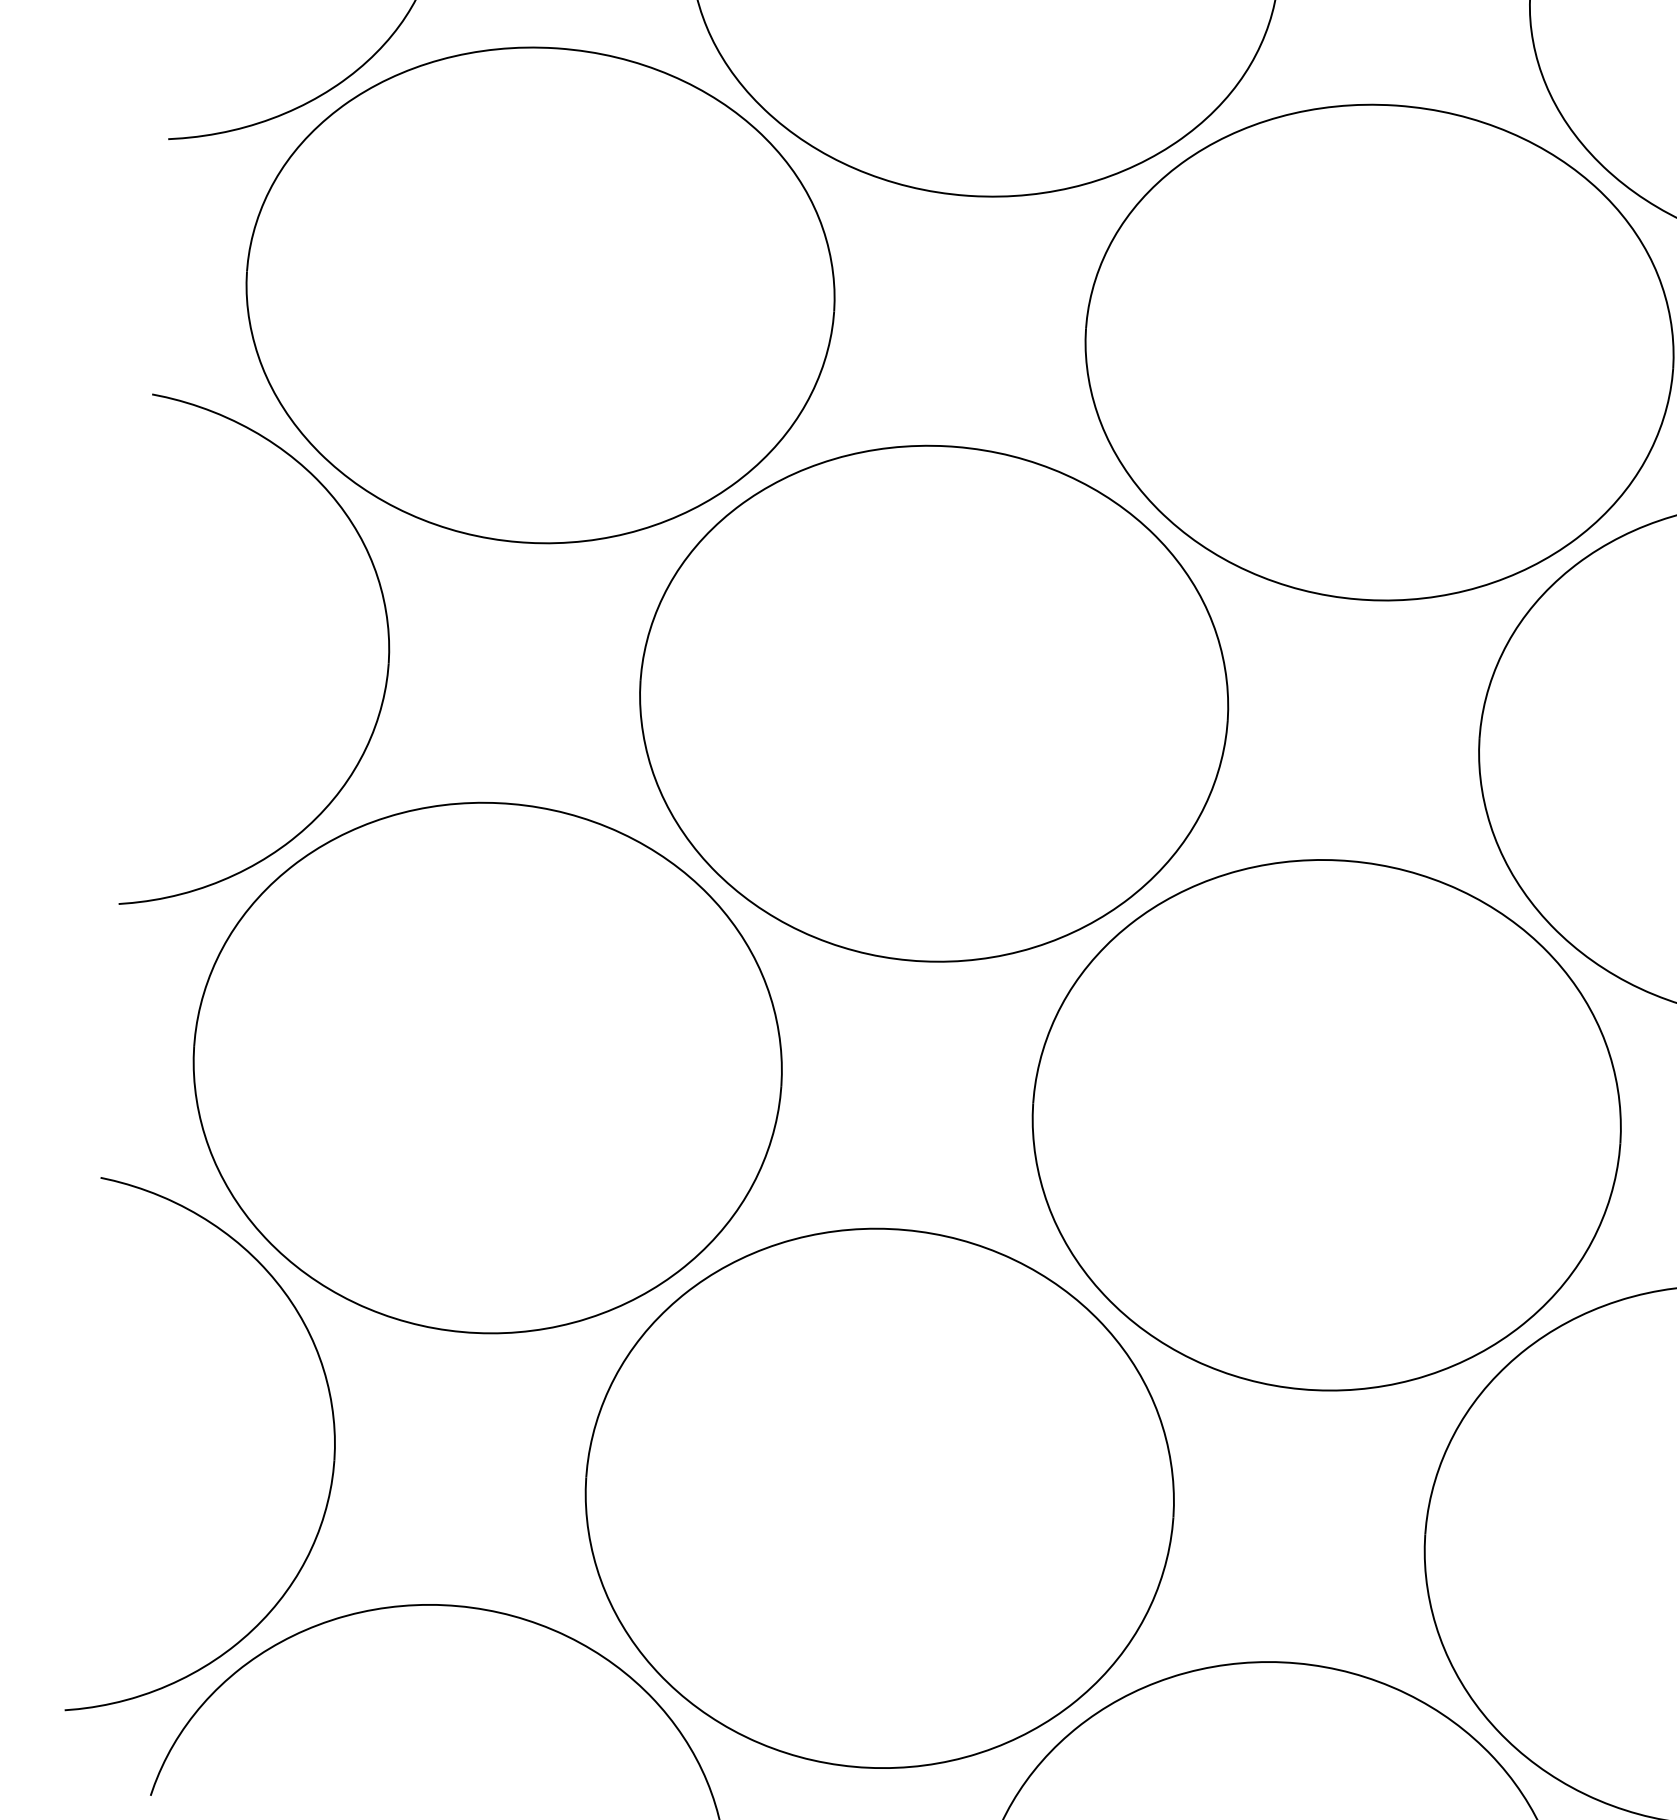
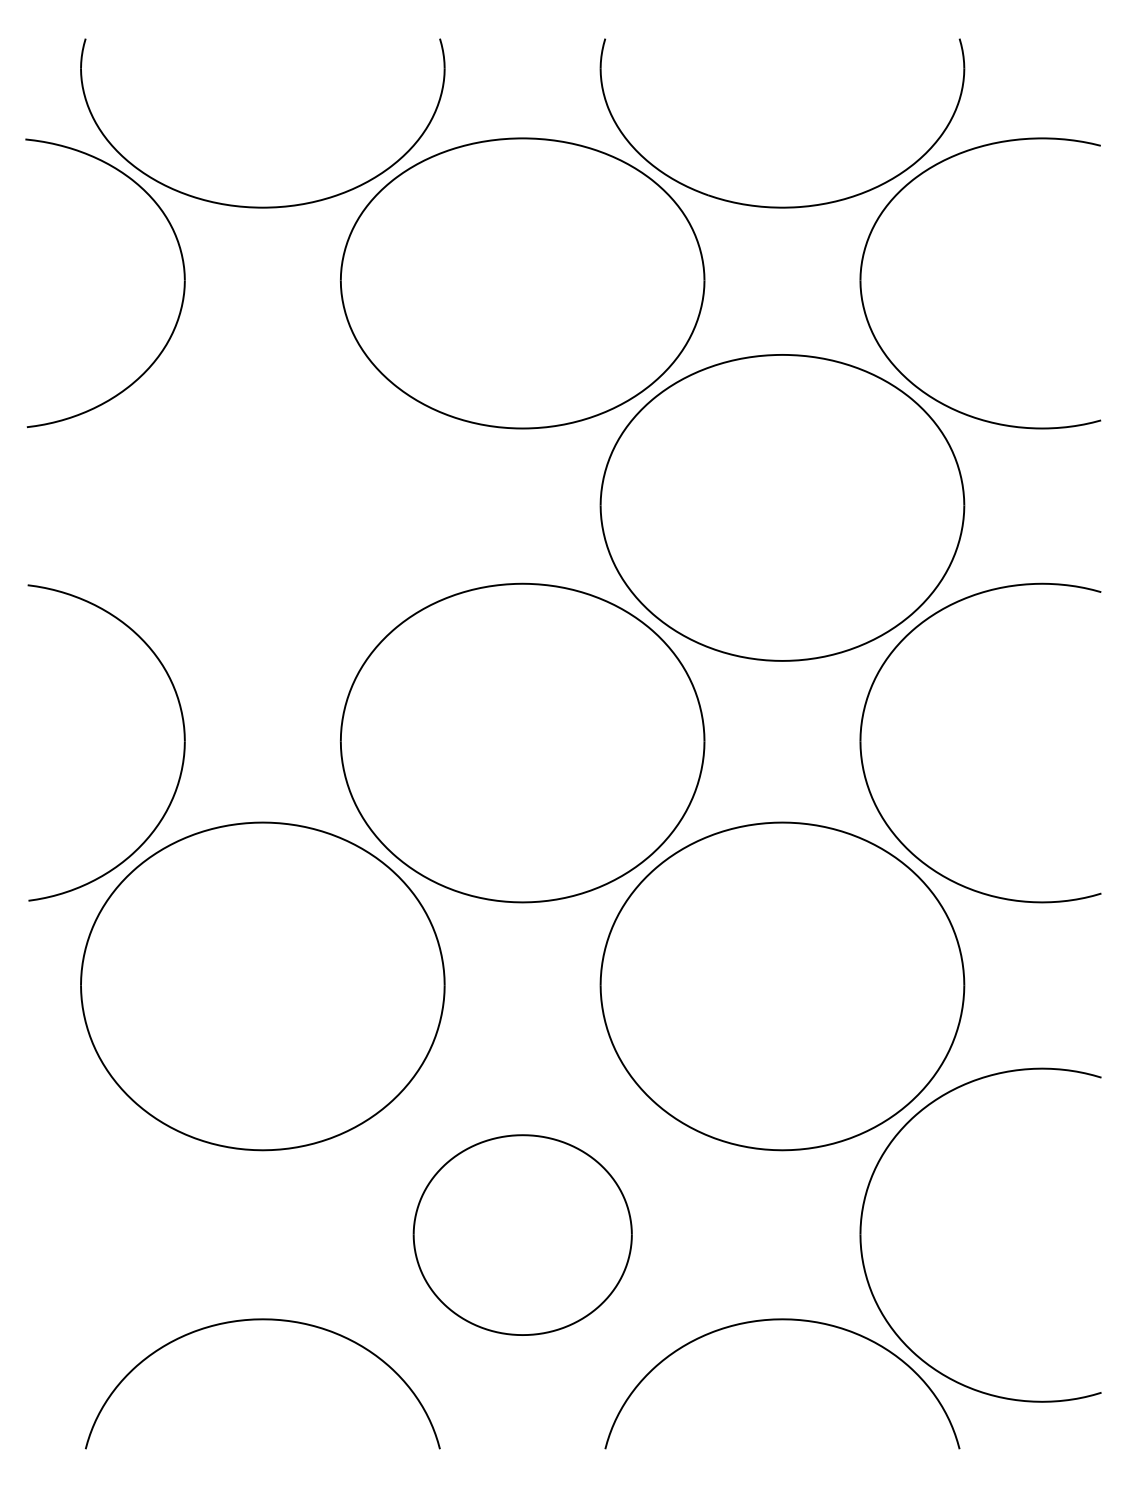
part: (539, 294) -> (262, 507), removed
part: (332, 1456) -> (183, 1232), removed
part: (879, 1497) -> (522, 1234), size x0.6

